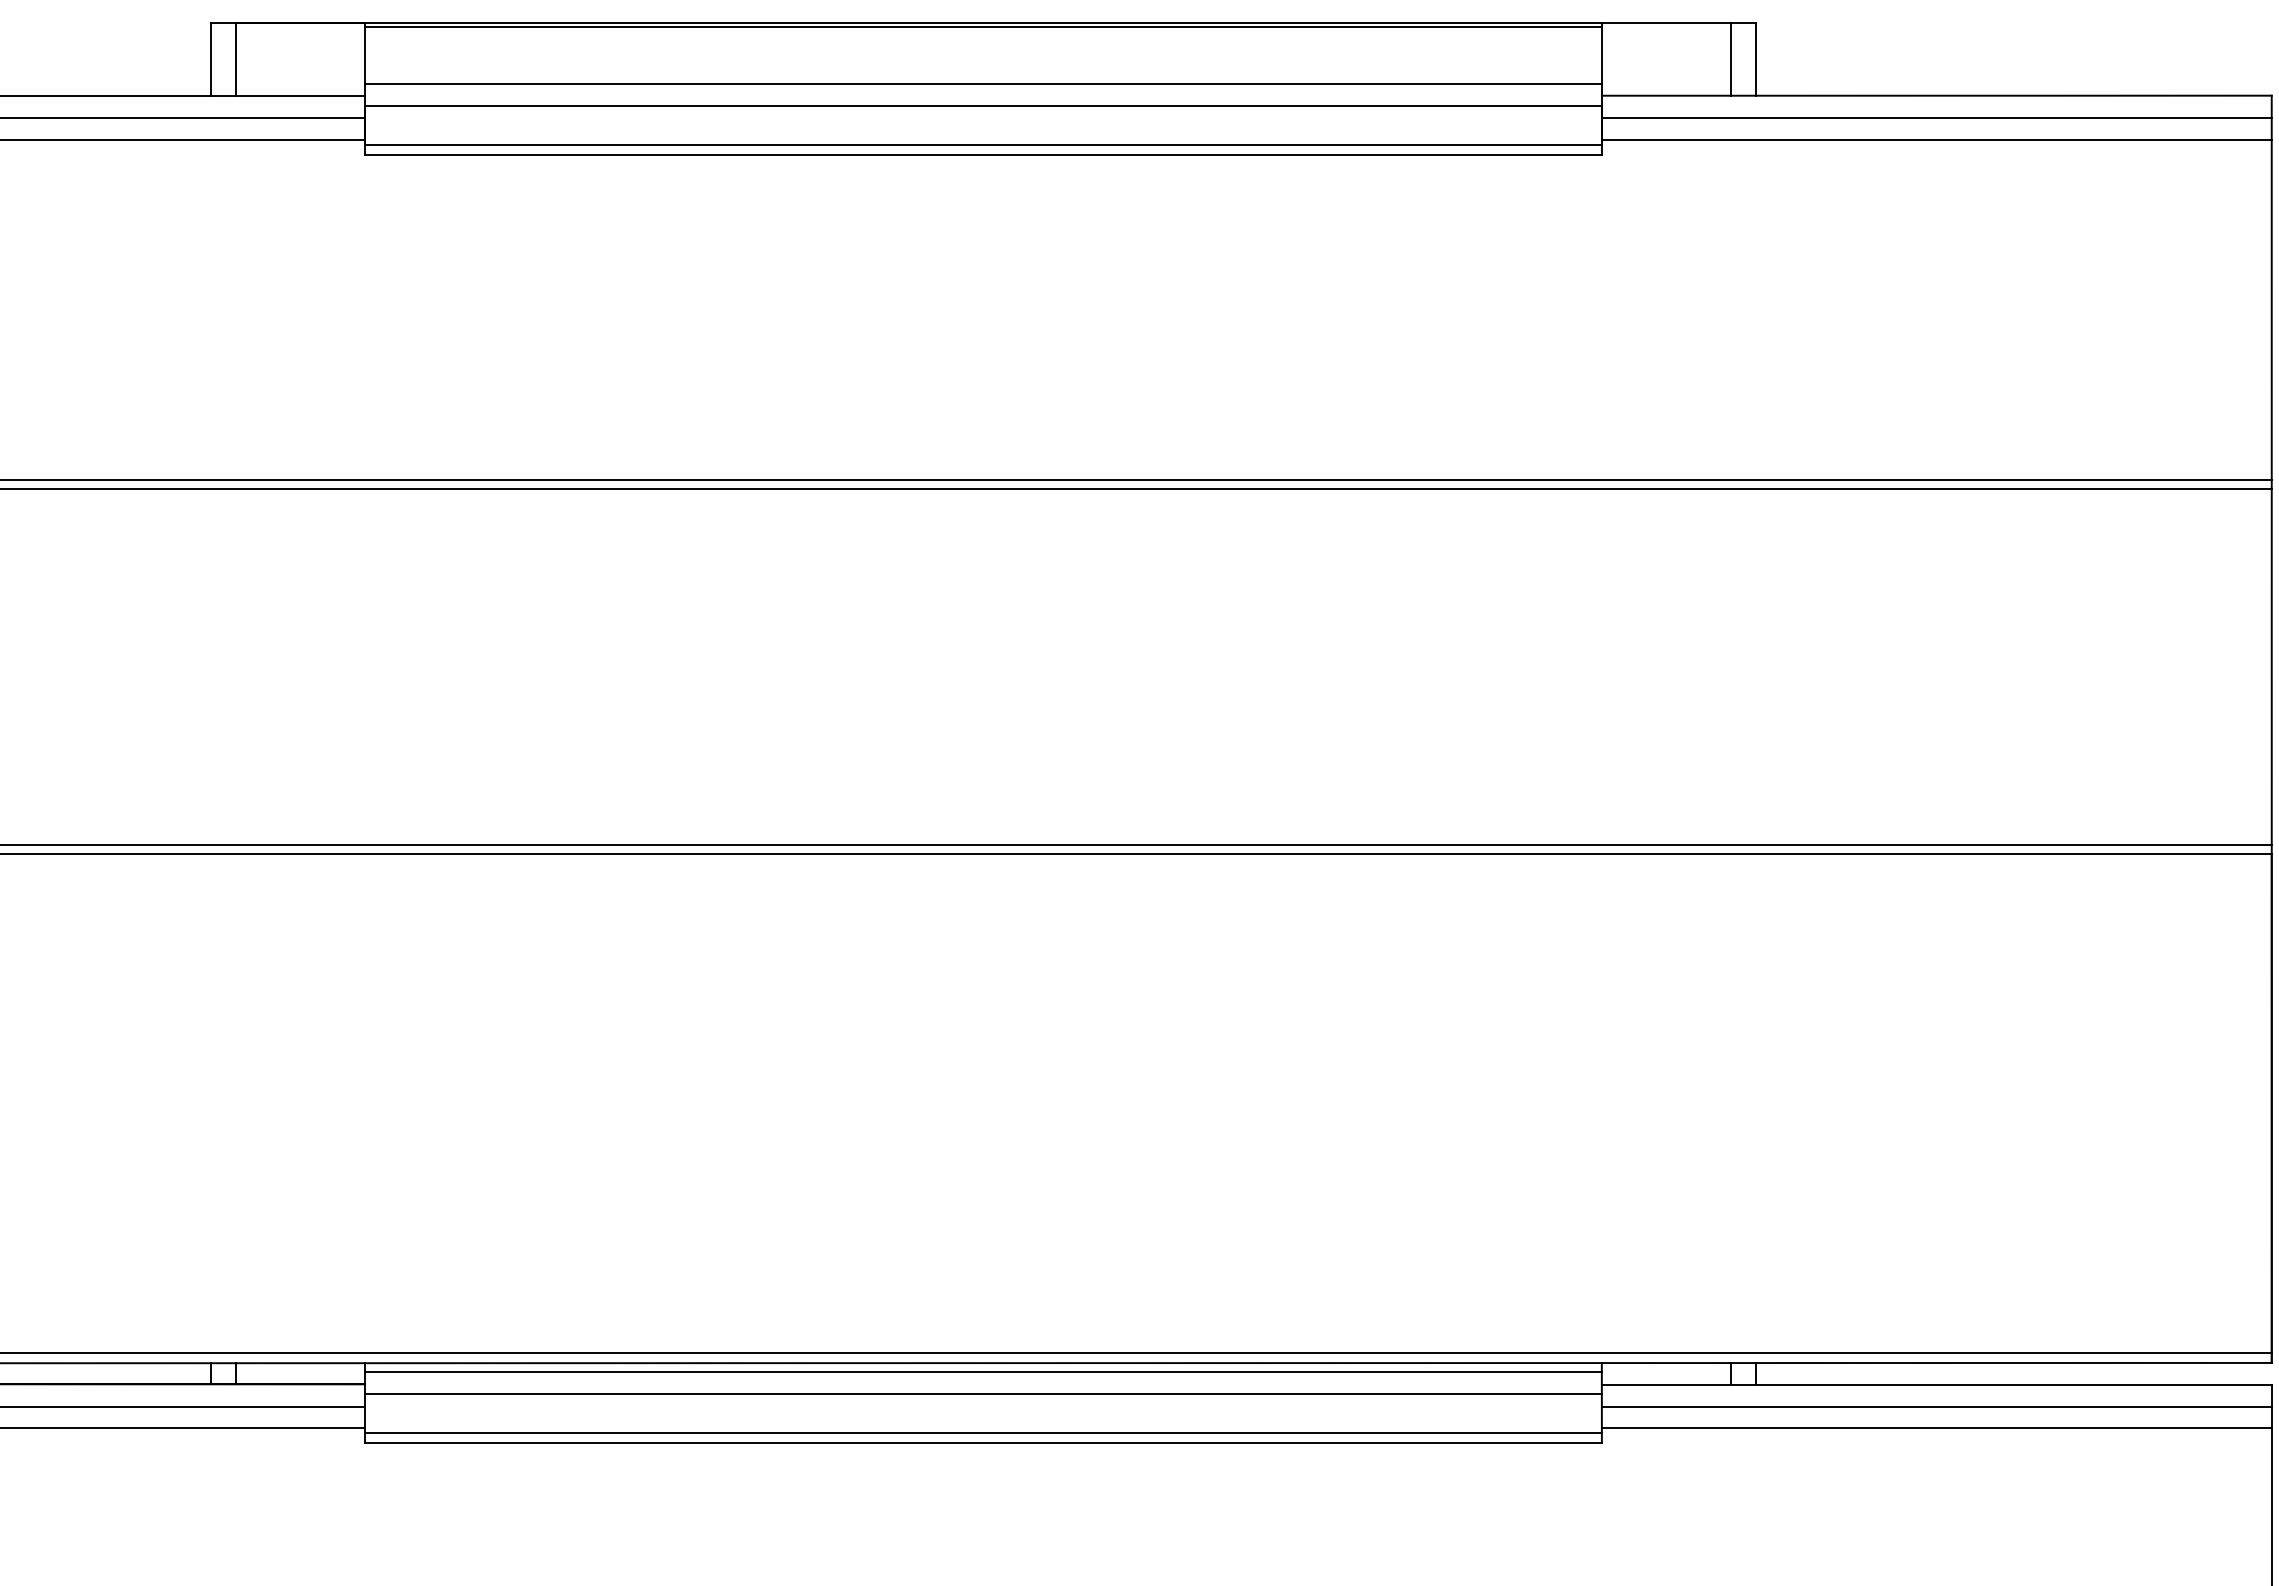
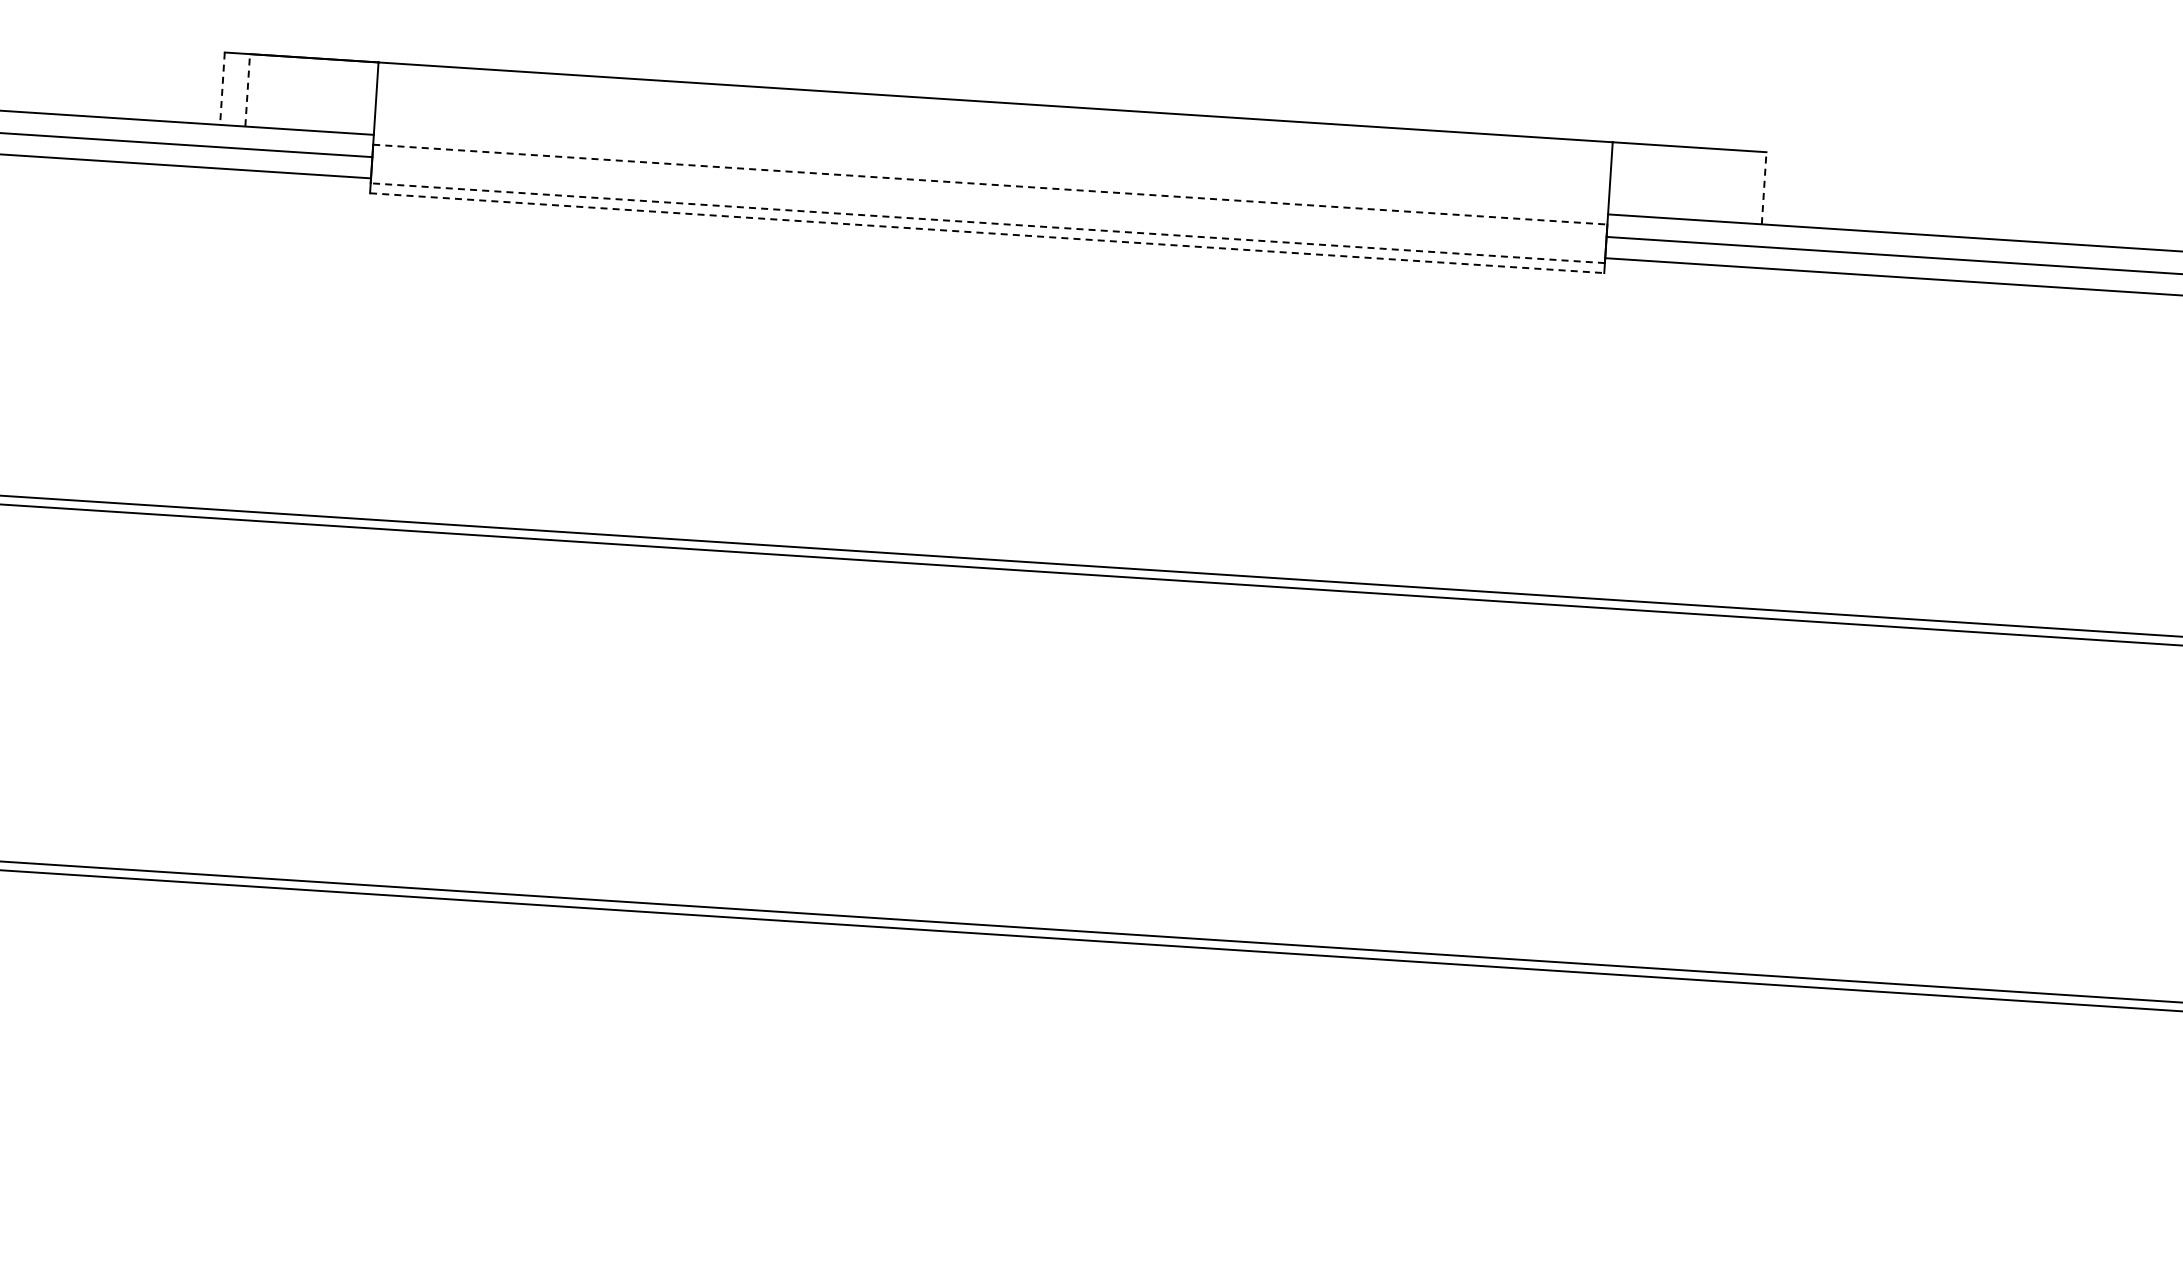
line: (983, 26) -> (995, 105), removed
line: (236, 59) -> (247, 90), solid -> dashed
line: (1730, 59) -> (1738, 186), removed
line: (1755, 59) -> (1763, 188), solid -> dashed
line: (211, 60) -> (222, 89), solid -> dashed
line: (983, 83) -> (991, 162), removed
line: (983, 105) -> (990, 184), solid -> dashed
line: (983, 144) -> (987, 223), solid -> dashed
line: (983, 154) -> (987, 233), solid -> dashed

